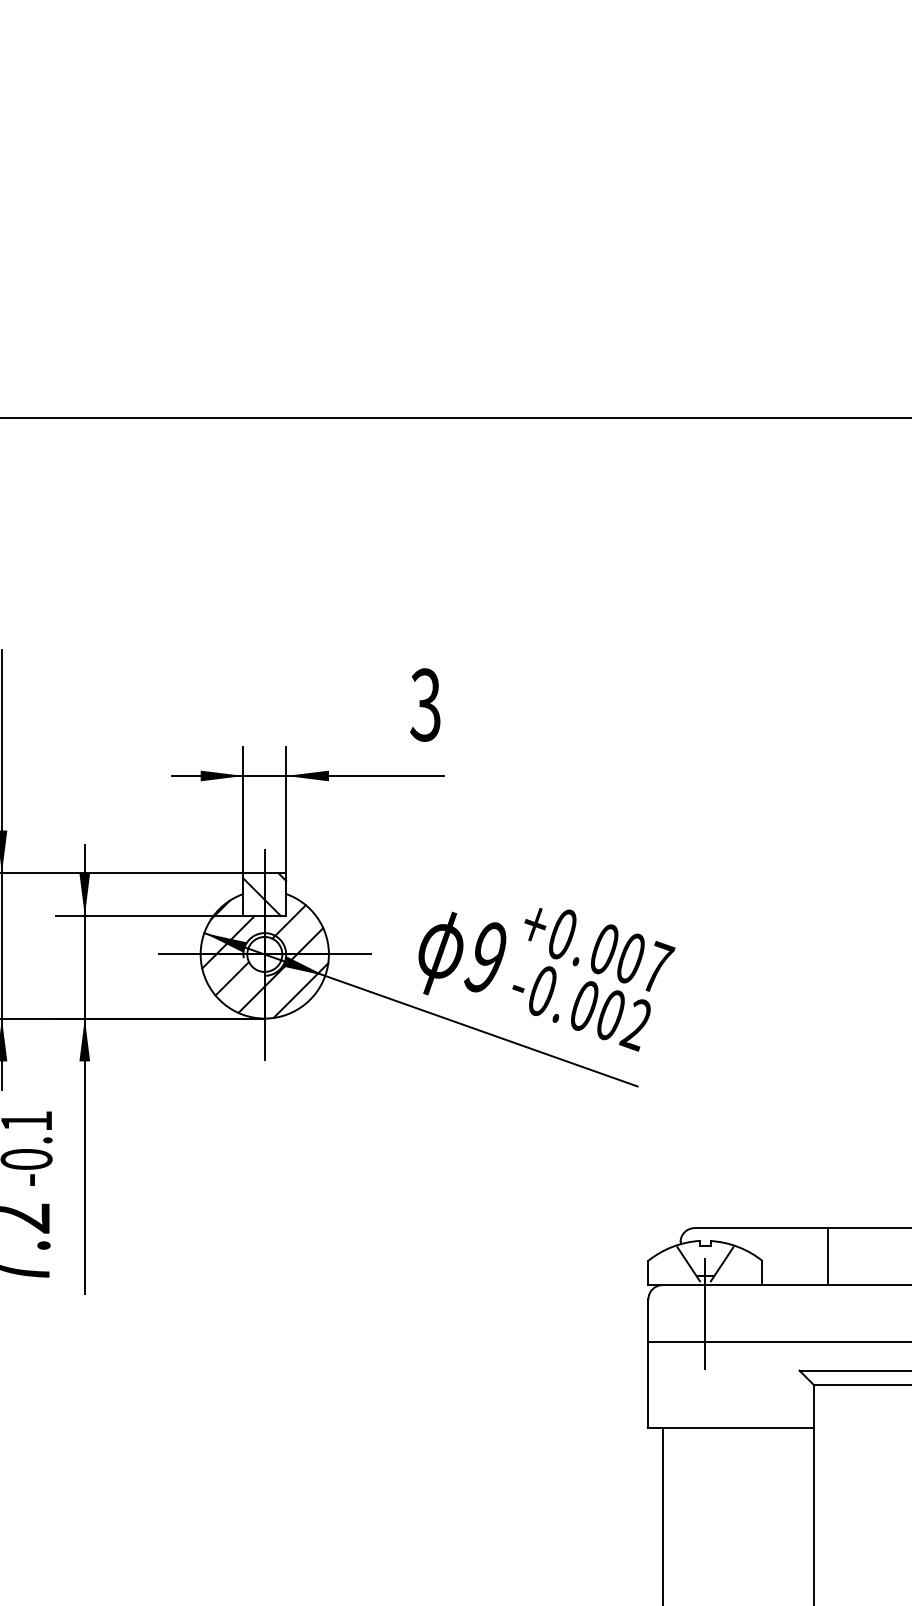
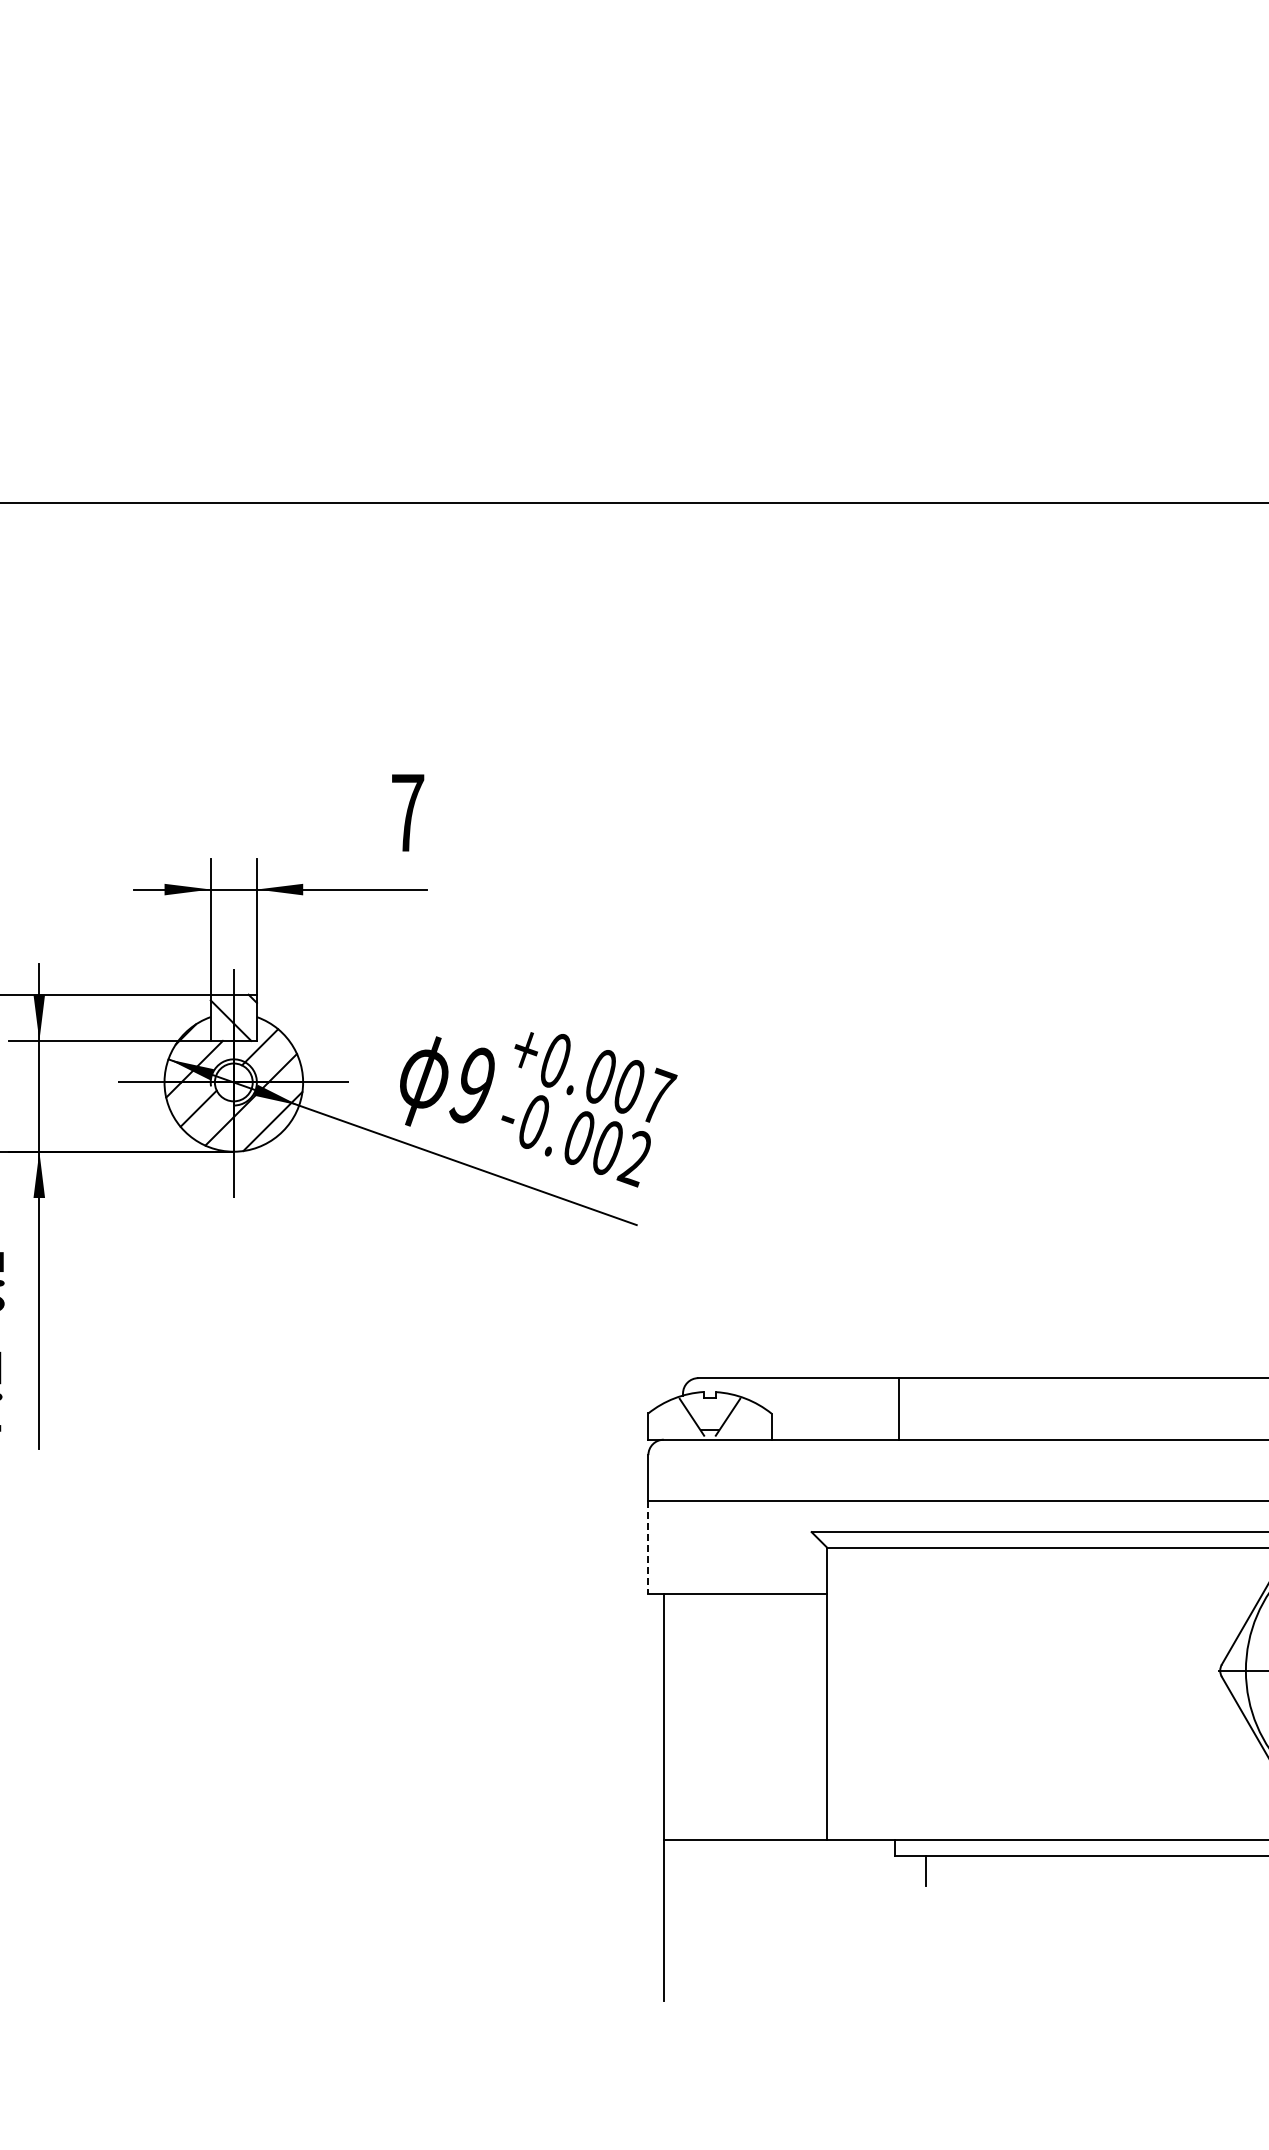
text: (425, 704) -> (407, 812), 3 -> 7
line: (828, 1256) -> (898, 1408), moved
line: (704, 1313) -> (709, 1470), removed
line: (648, 1385) -> (648, 1548), solid -> dashed

